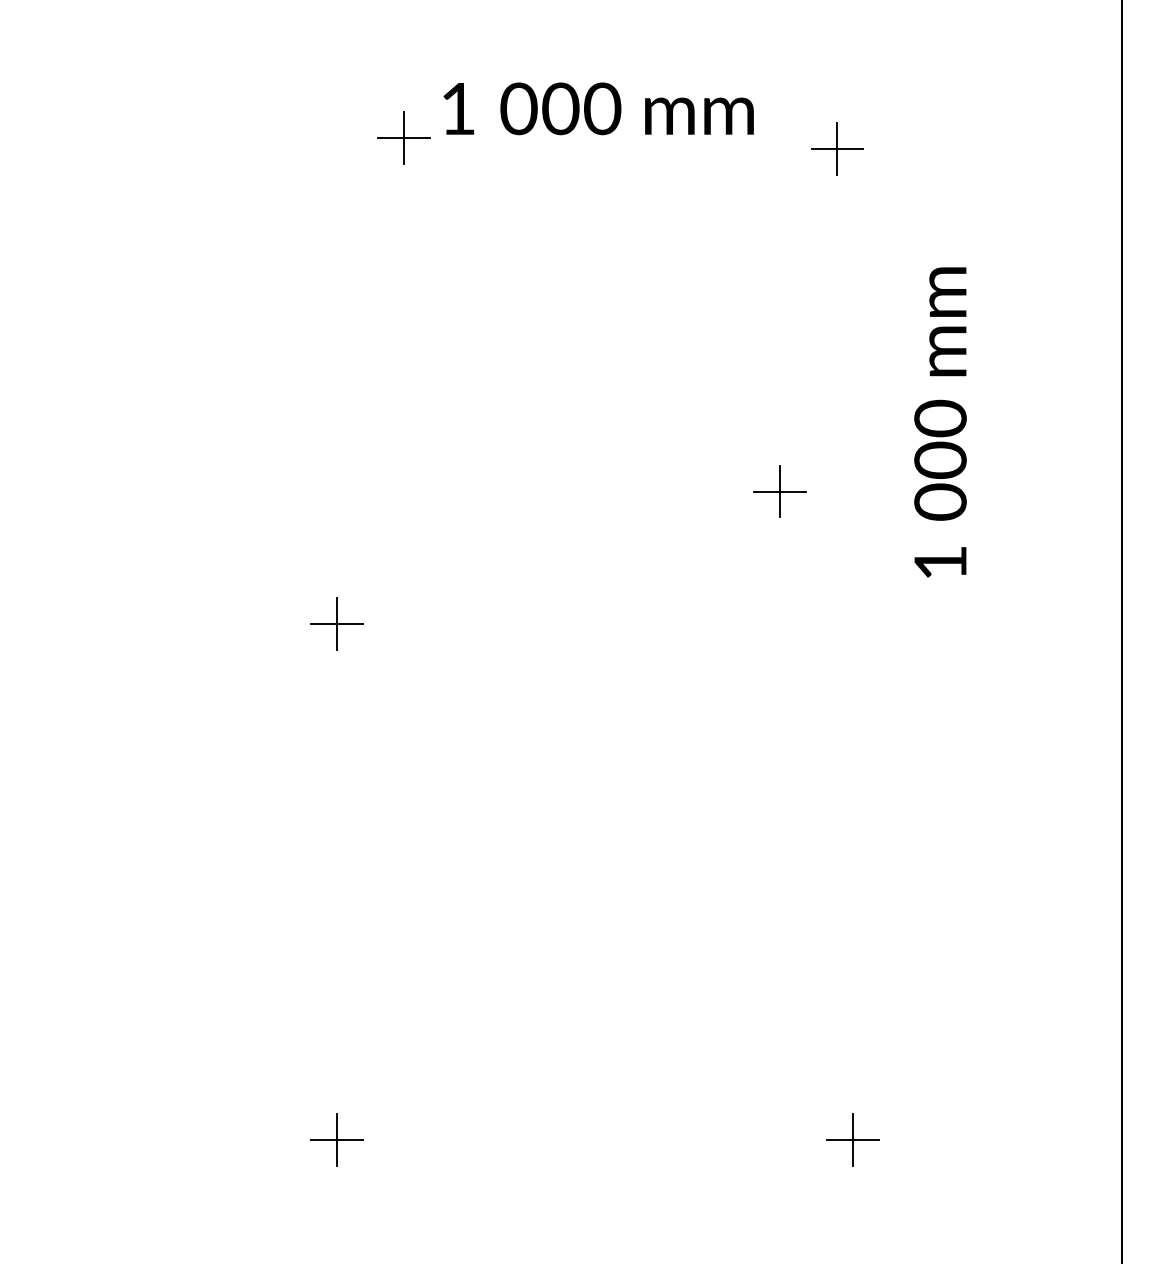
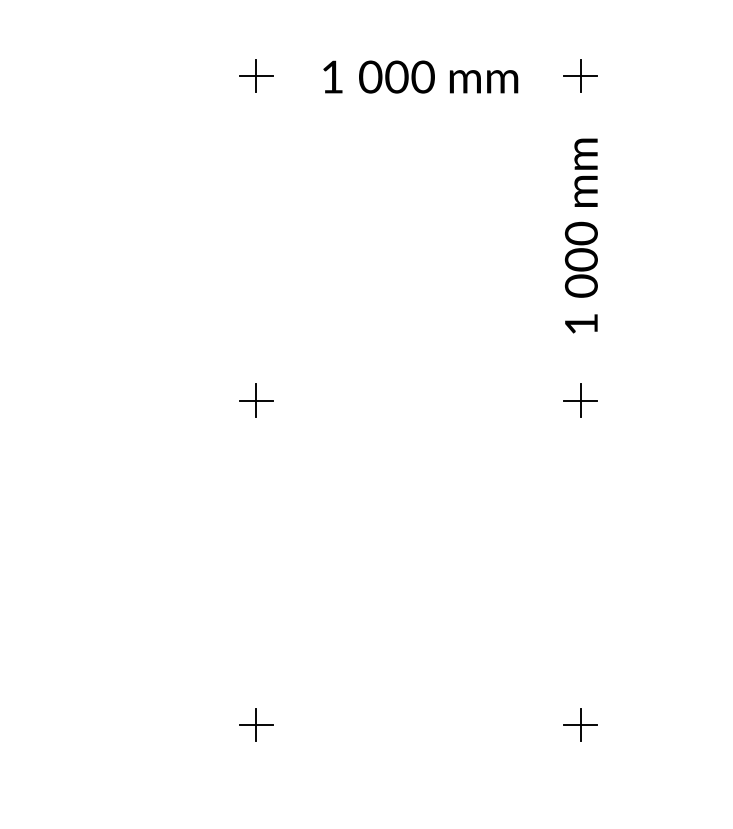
part: (404, 136) -> (256, 75), moved
part: (837, 147) -> (580, 75), moved
text: (940, 421) -> (581, 235), moved
part: (779, 491) -> (580, 400), moved

